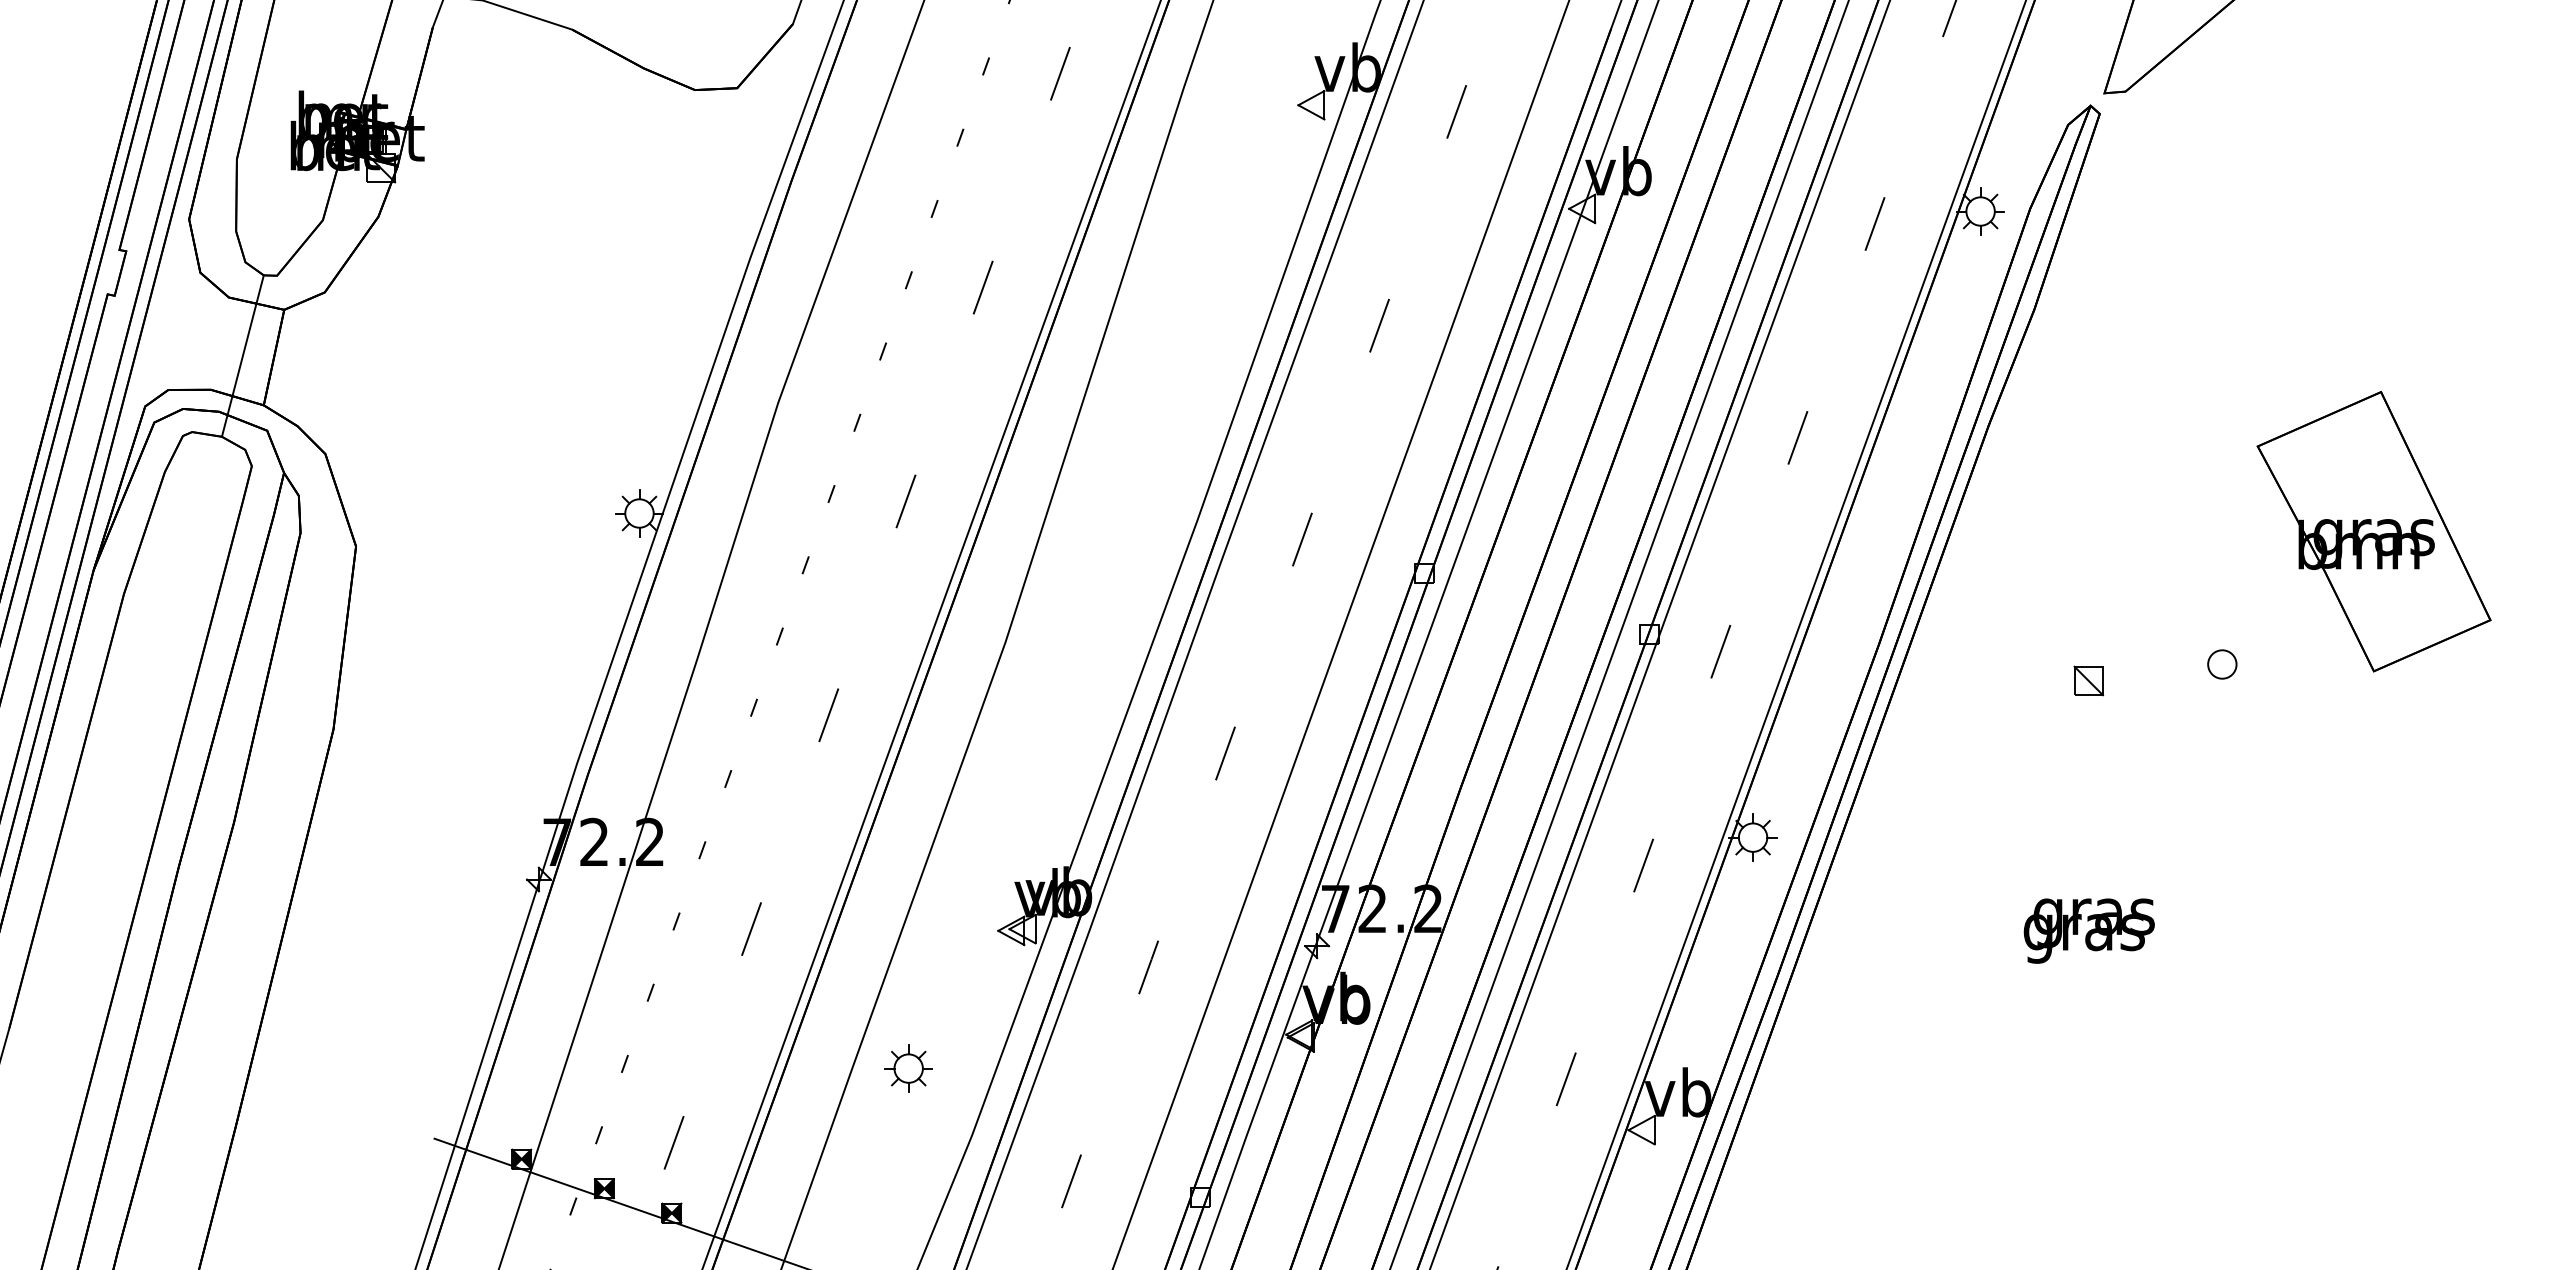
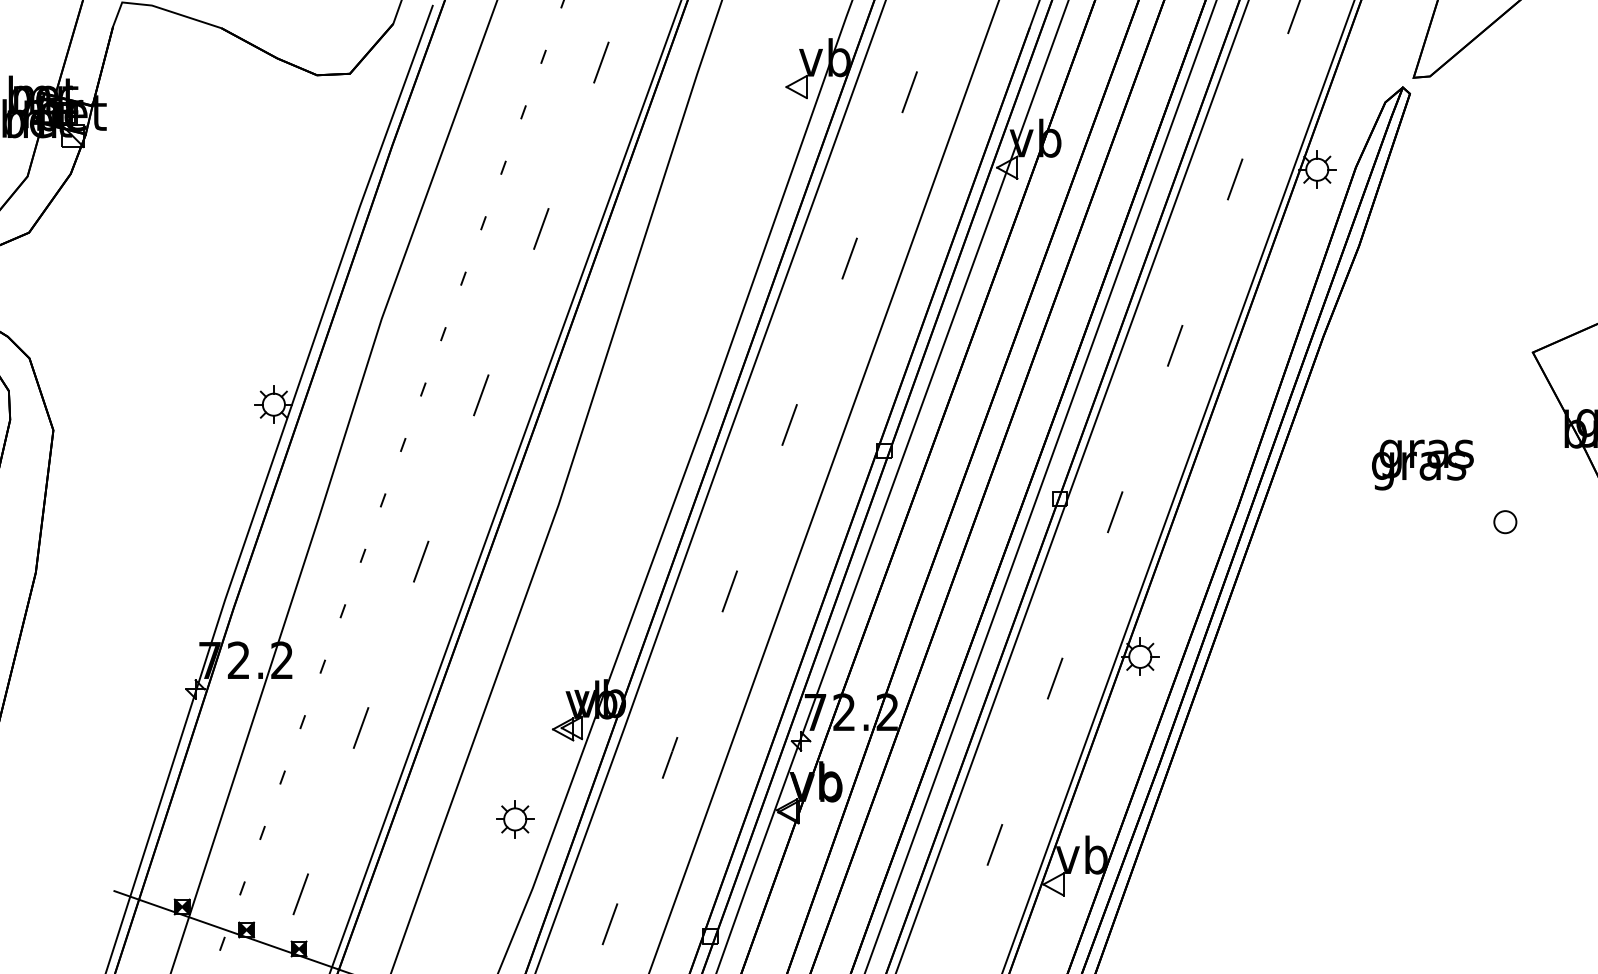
part: (2088, 680) -> (1401, 534), removed
text: (2088, 930) -> (1422, 464), moved
part: (908, 1068) -> (515, 819), moved

